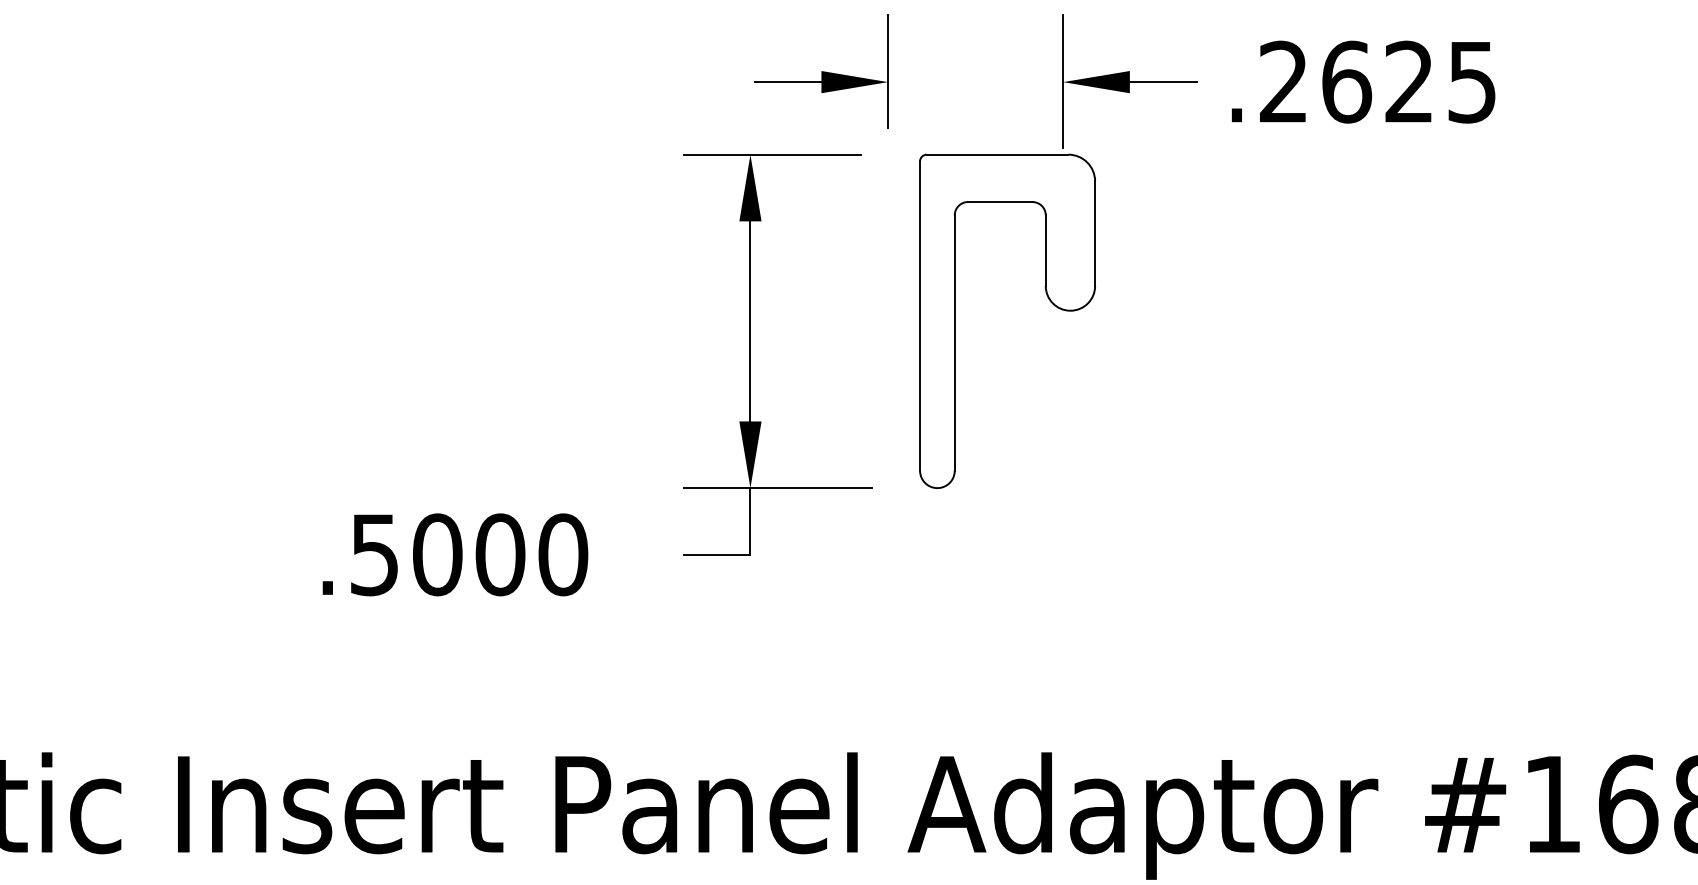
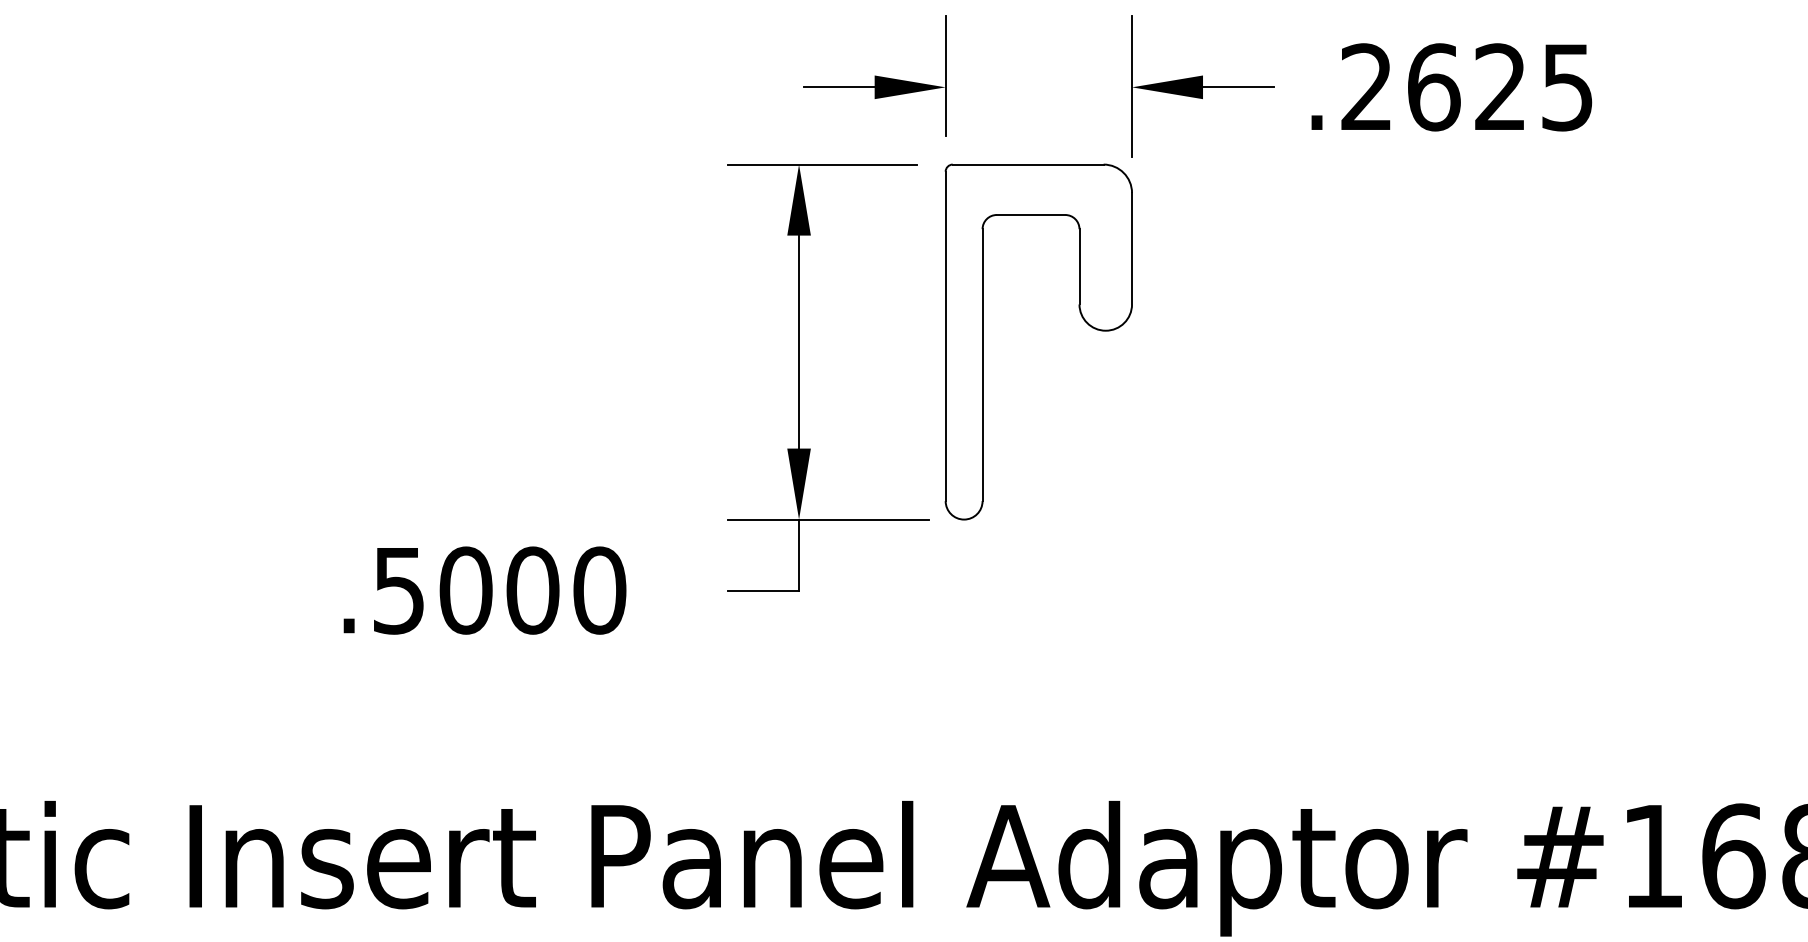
part: (1047, 298) -> (1081, 317), moved

